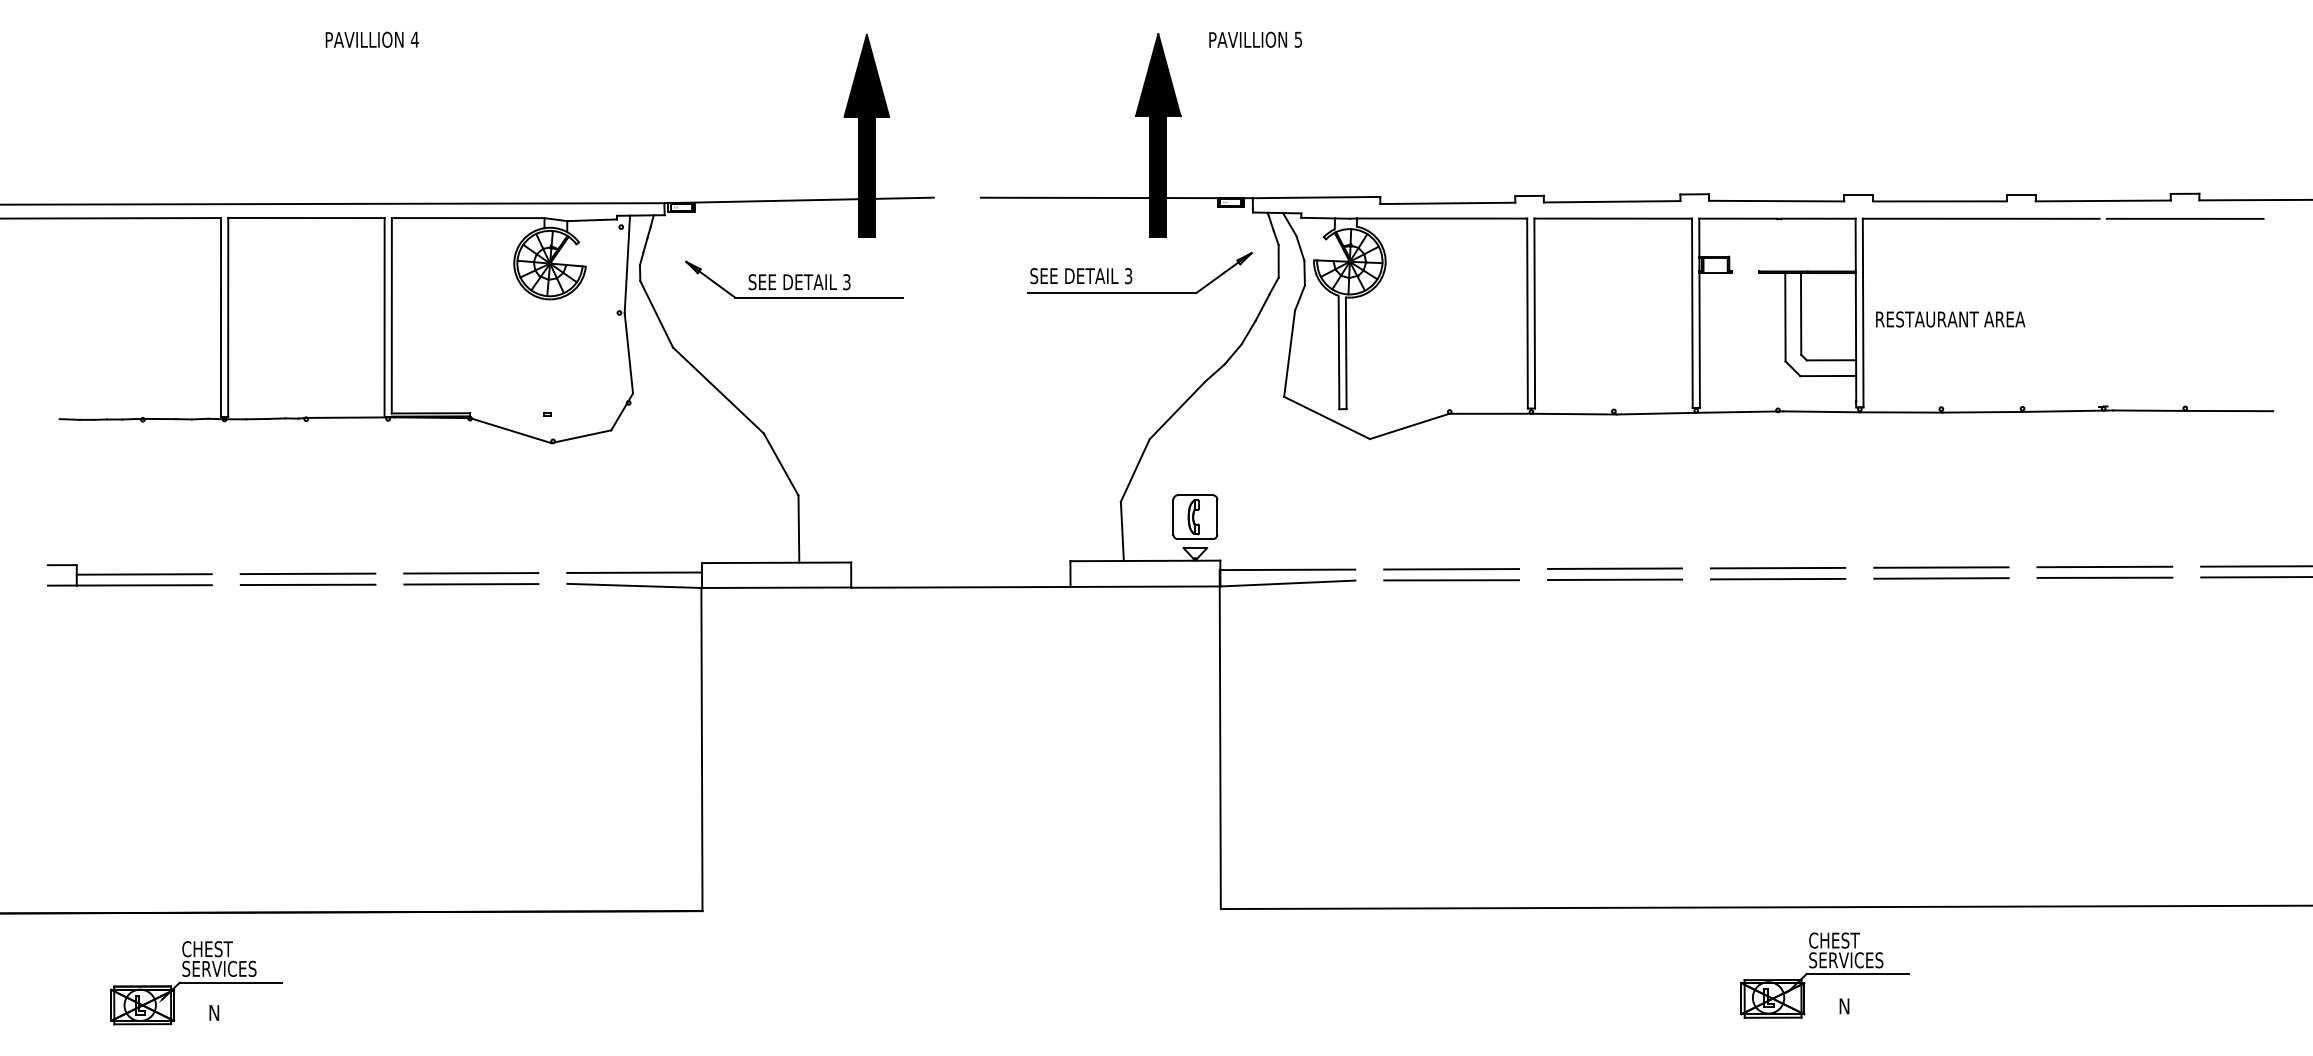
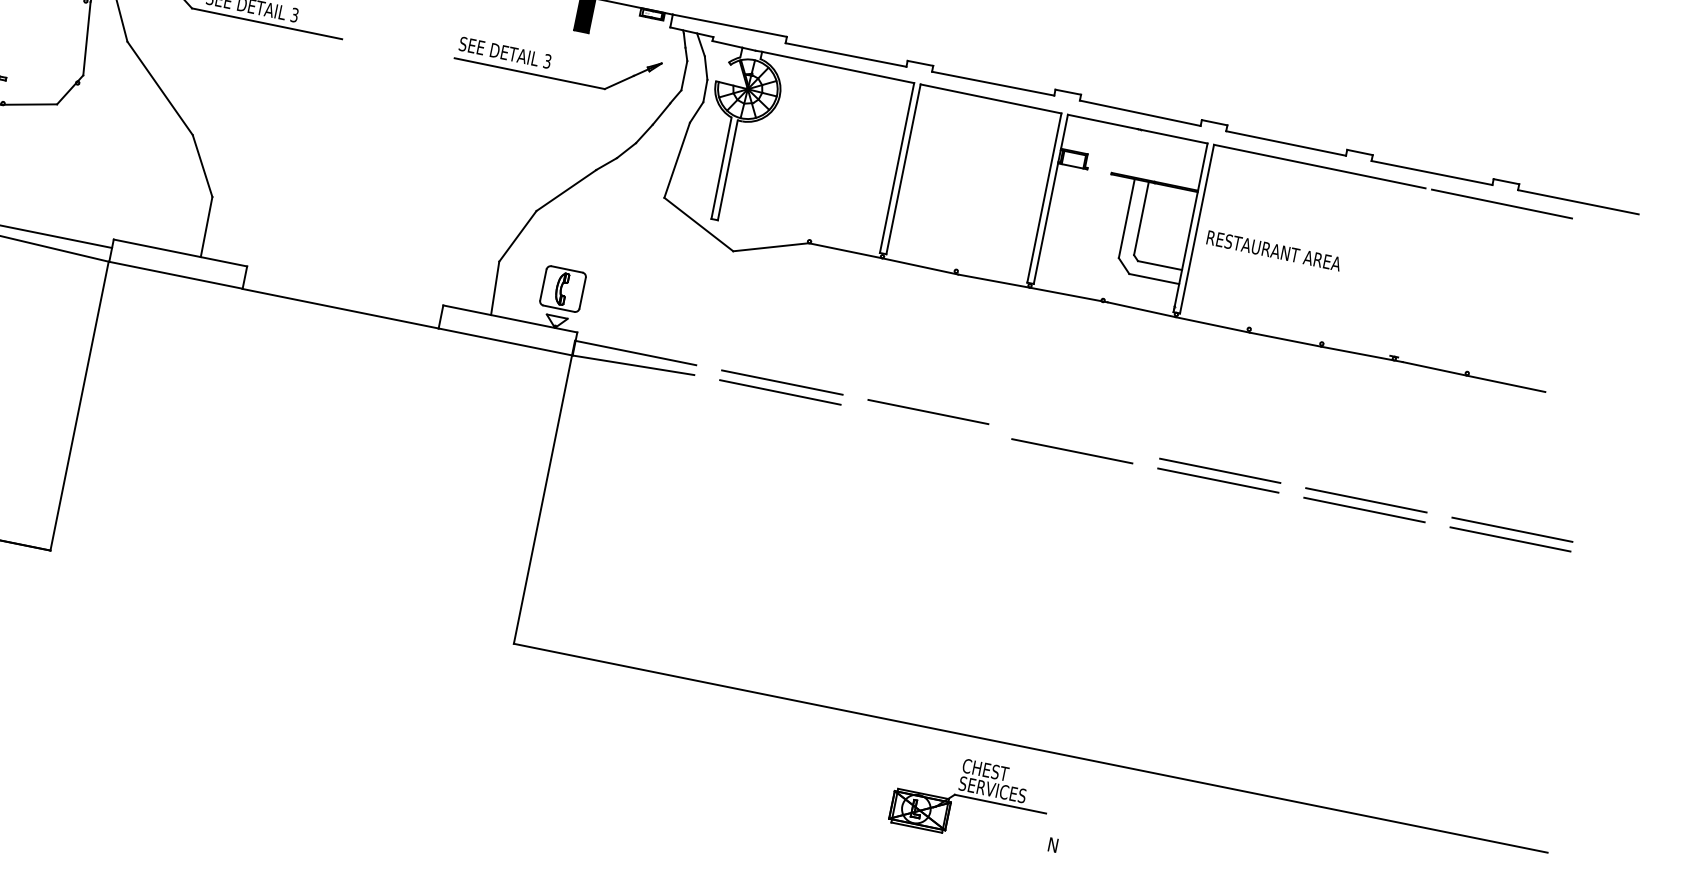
line: (1778, 568) -> (1074, 441), removed
line: (1614, 579) -> (926, 421), removed
part: (1824, 975) -> (970, 799), moved

